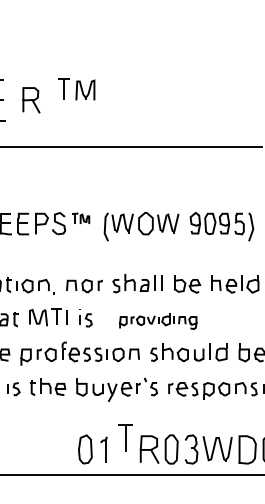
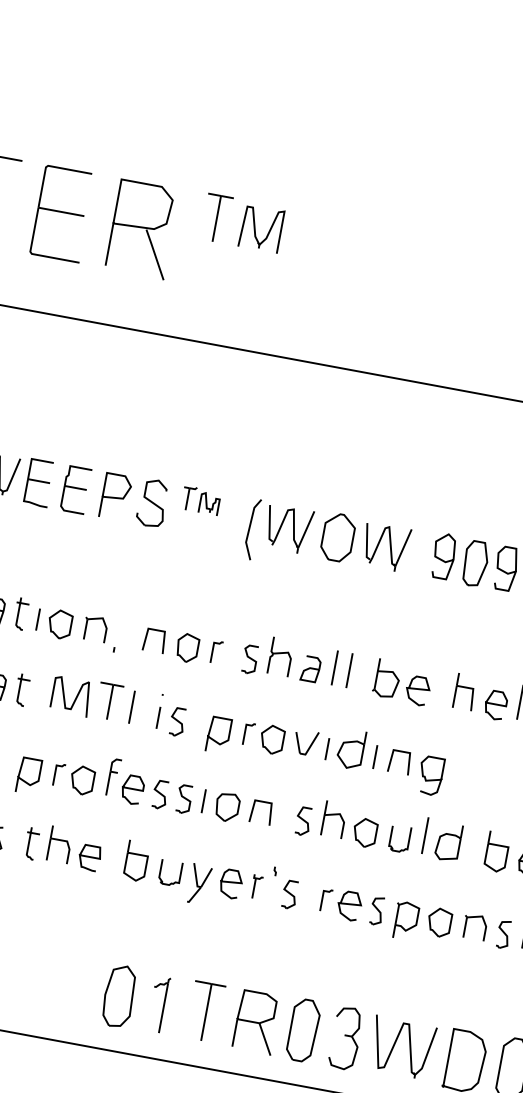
part: (31, 100) -> (142, 229), size x1.67
part: (157, 321) -> (324, 751), size x1.43
part: (125, 437) -> (205, 1010), moved

